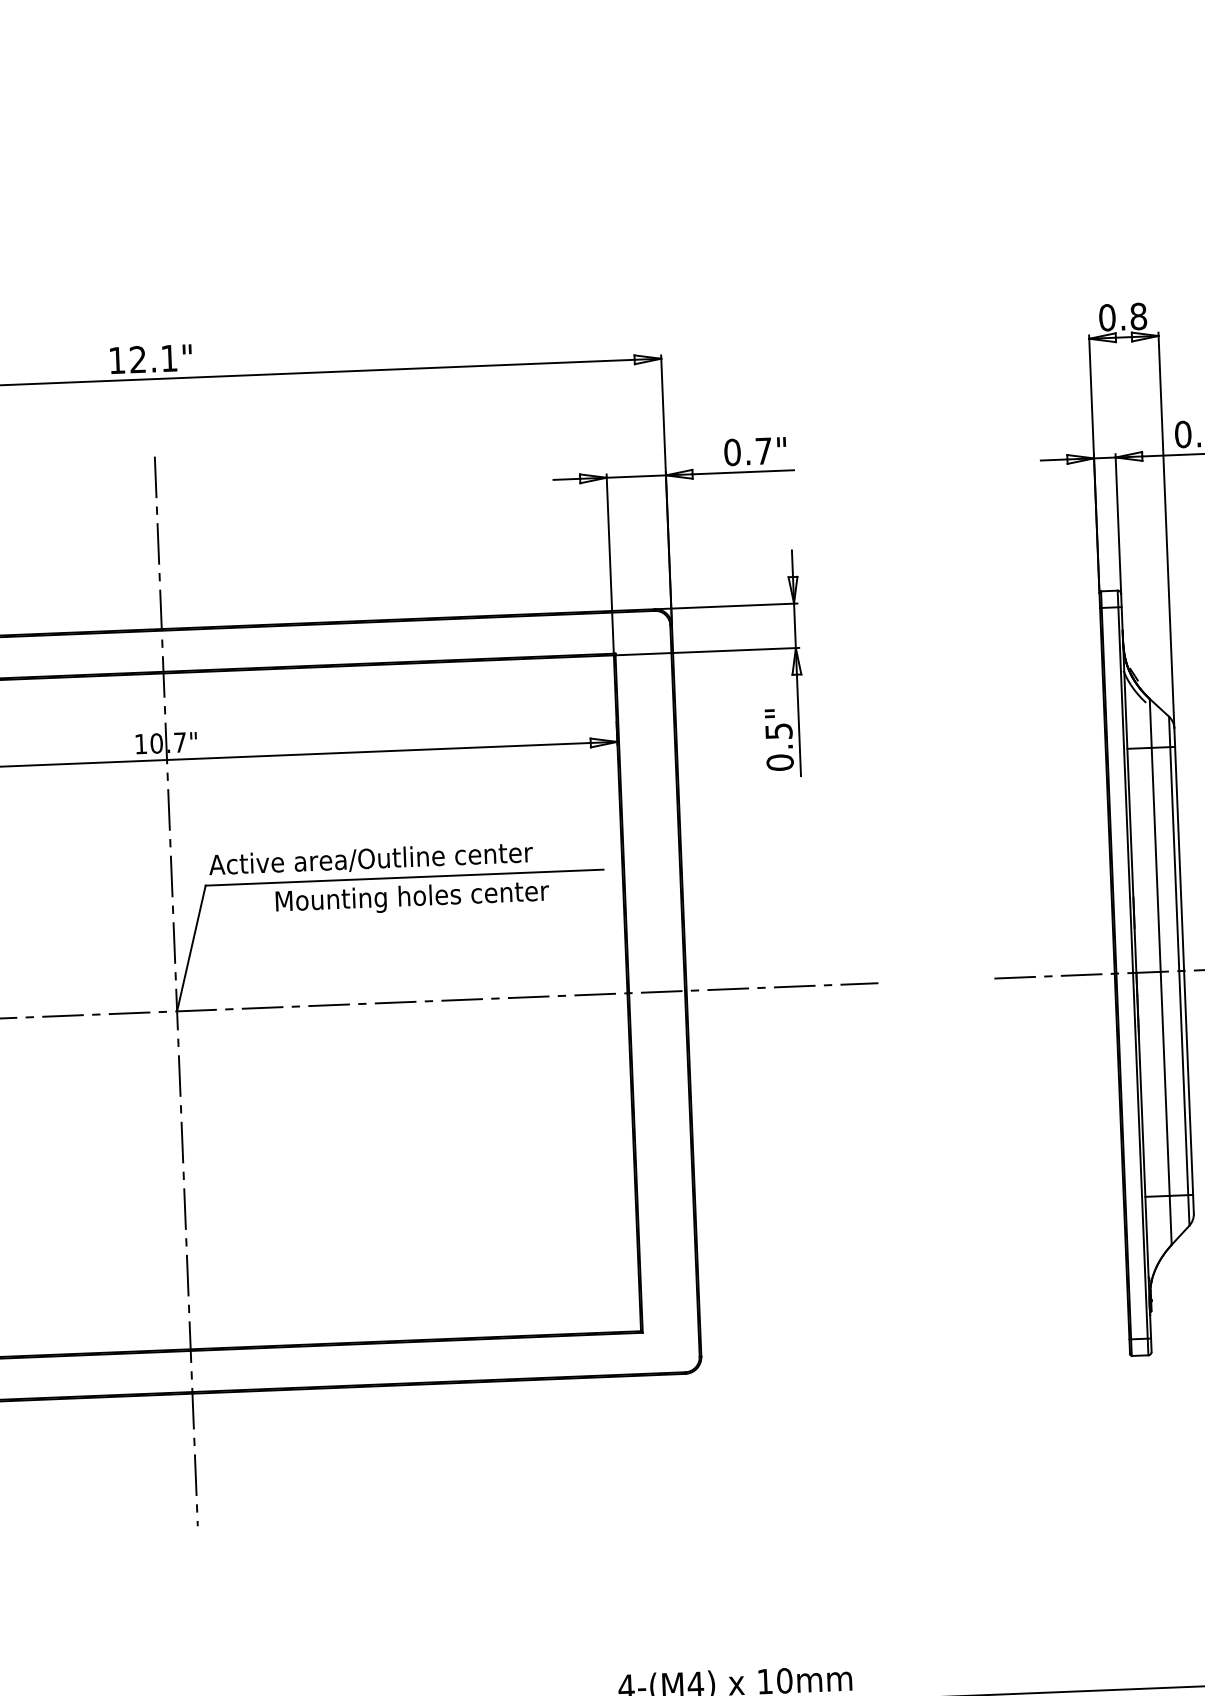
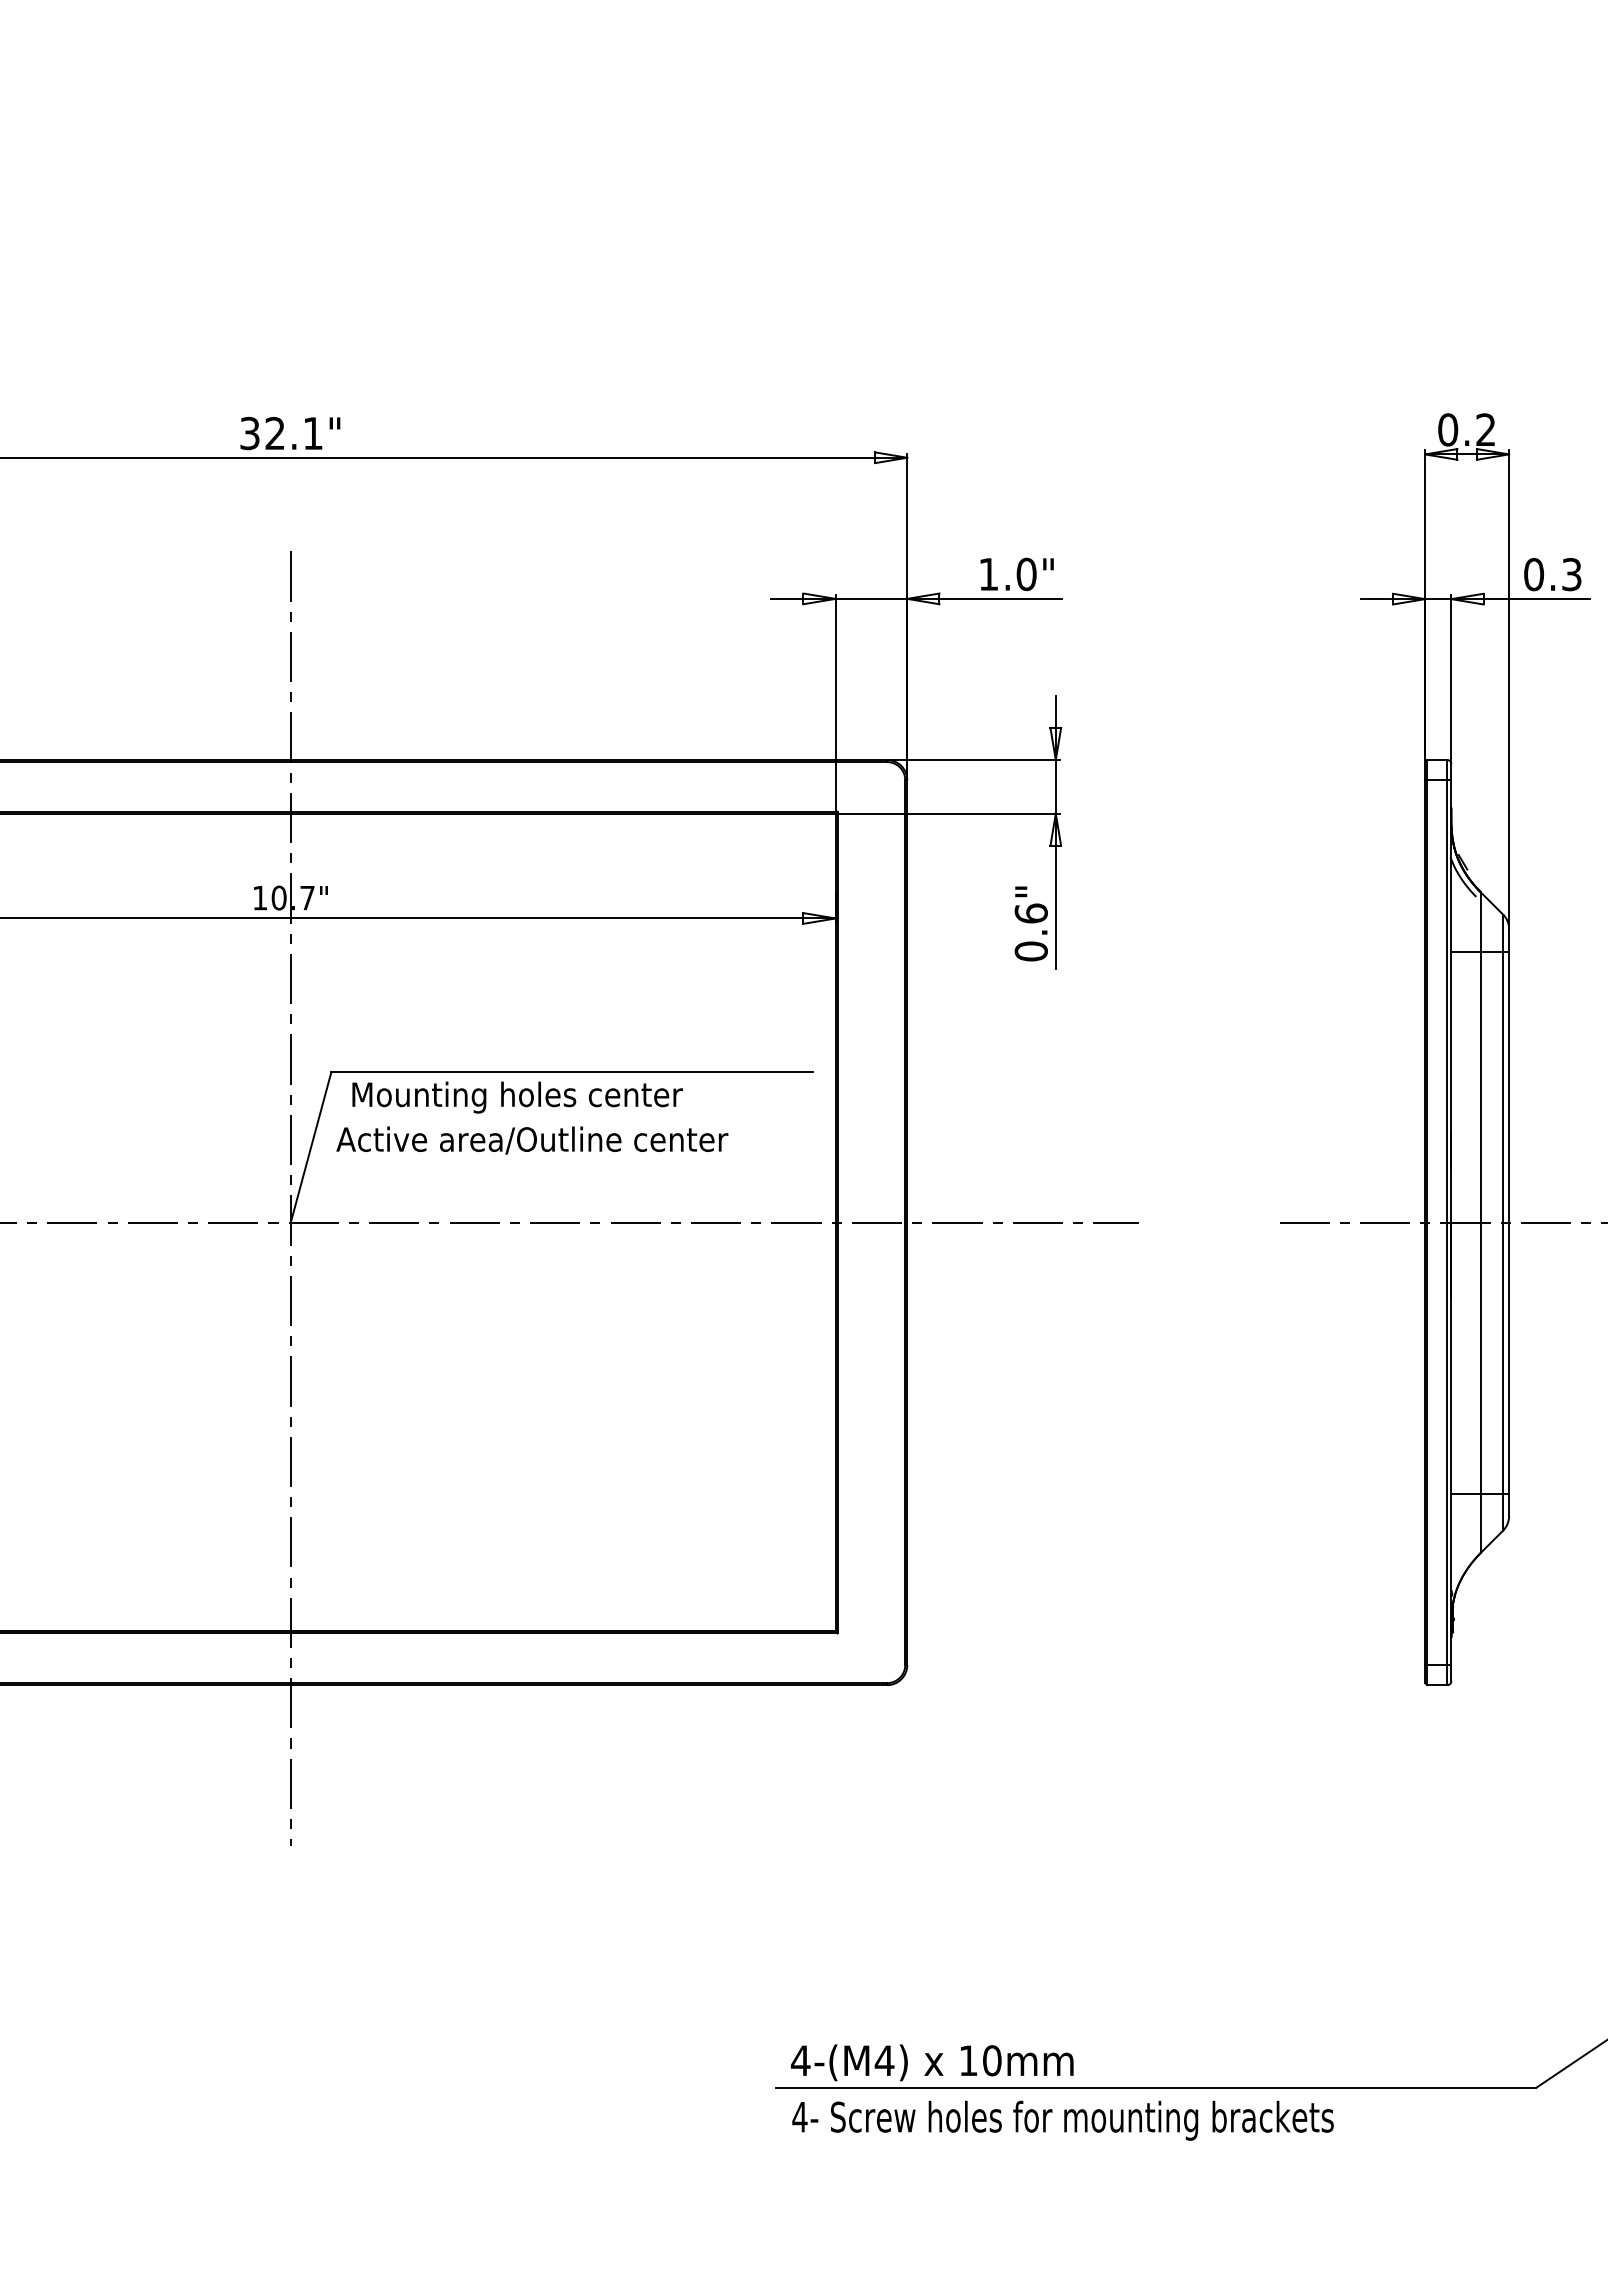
text: (1138, 316) -> (1485, 429), 0.8 -> 0.2
text: (116, 360) -> (249, 433), 12.1" -> 32.1"
text: (747, 451) -> (1007, 574), 0.7" -> 1.0"
text: (778, 731) -> (1030, 913), 0.5" -> 0.6"
text: (371, 859) -> (532, 1140), moved
text: (412, 898) -> (517, 1097), moved

